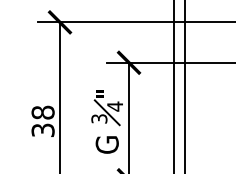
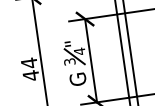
text: (42, 121) -> (29, 69), 38 -> 44

